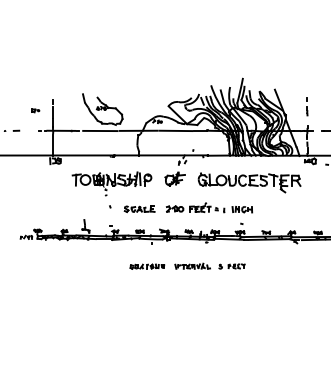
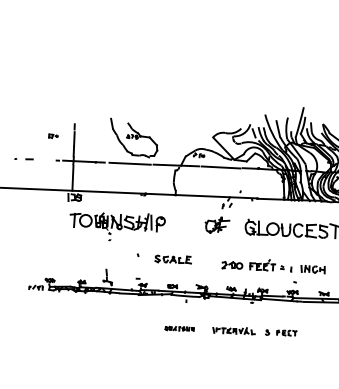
part: (111, 183) -> (116, 226), moved
part: (209, 207) -> (273, 265), moved
part: (147, 266) -> (179, 328), size x0.7

